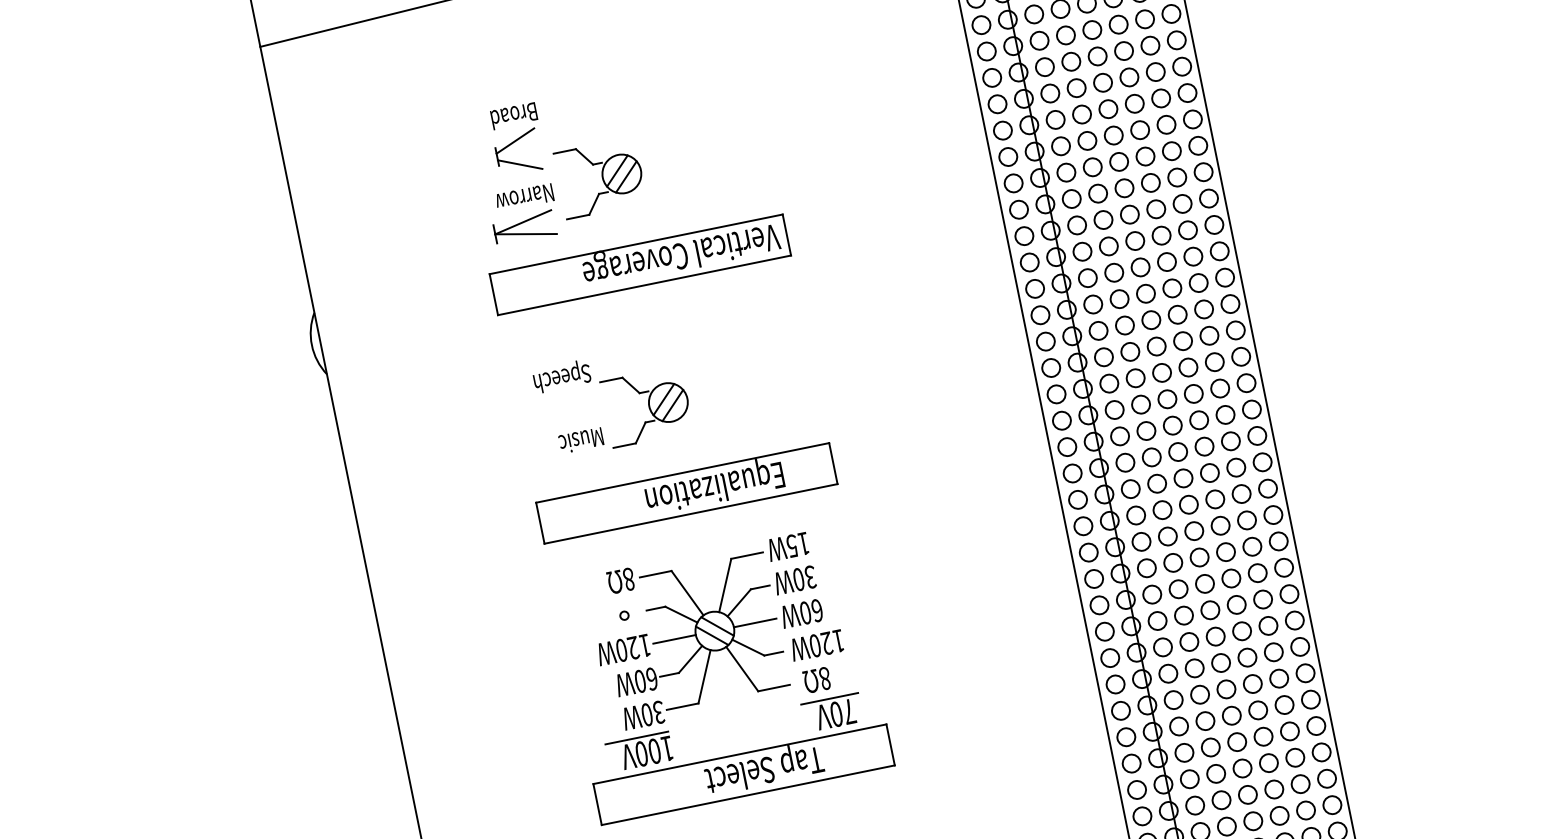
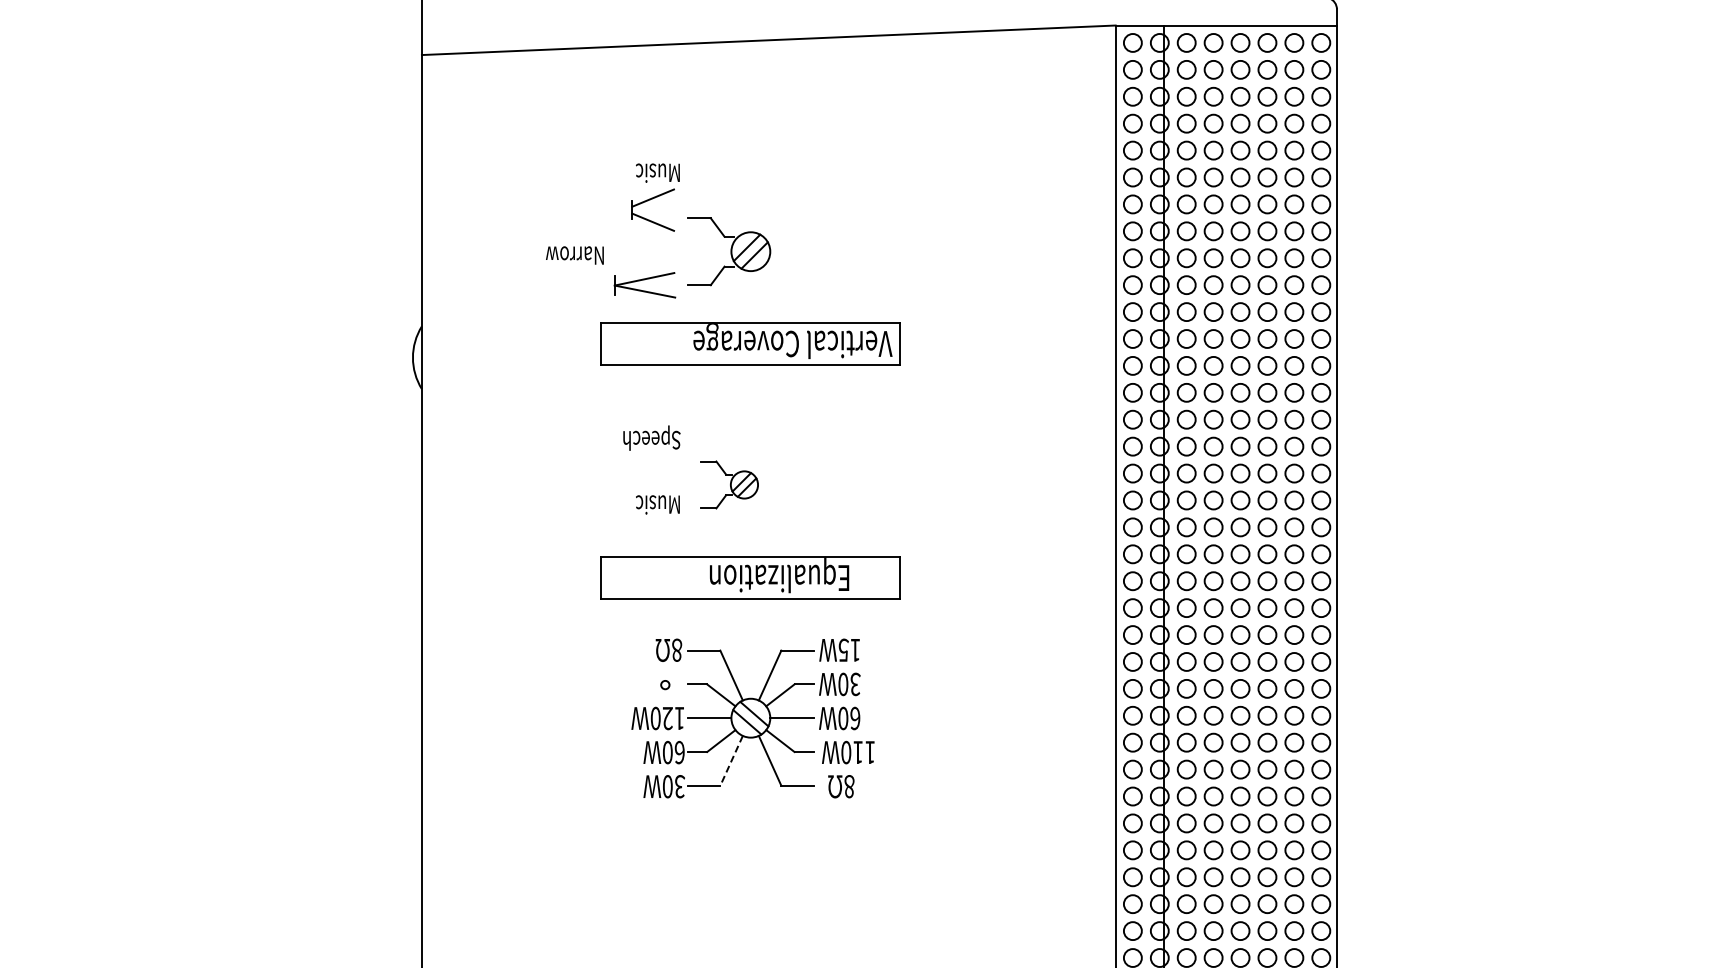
text: (513, 116) -> (656, 173), Broad -> Music
text: (524, 197) -> (574, 255), moved
part: (647, 406) -> (729, 484), size x0.7
text: (827, 643) -> (858, 752), 120W -> 110W
line: (704, 677) -> (731, 761), solid -> dashed
part: (740, 756) -> (750, 846), removed

